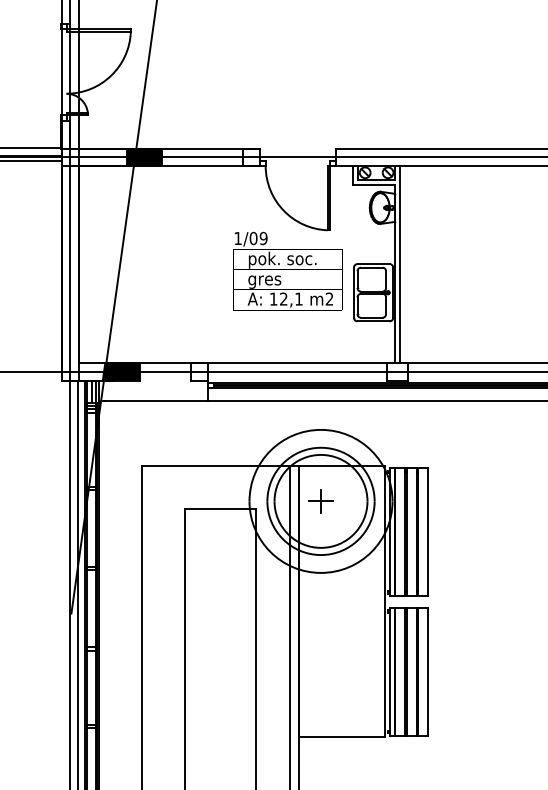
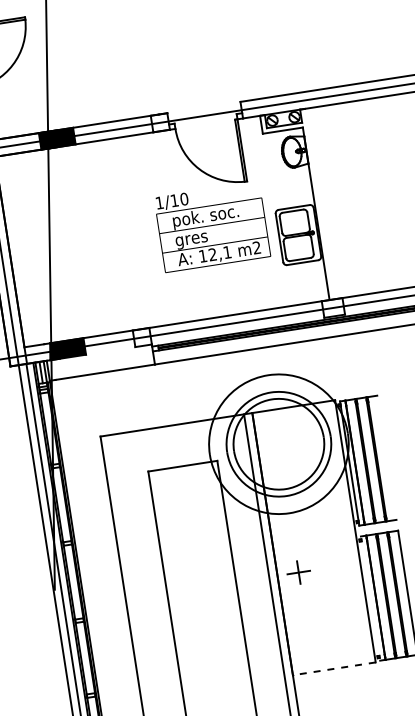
text: (258, 238) -> (179, 199), 1/09 -> 1/10
line: (399, 264) -> (319, 203), removed
part: (320, 501) -> (298, 572), moved
line: (428, 531) -> (387, 457), removed
line: (389, 671) -> (370, 598), removed
line: (341, 737) -> (333, 668), solid -> dashed

